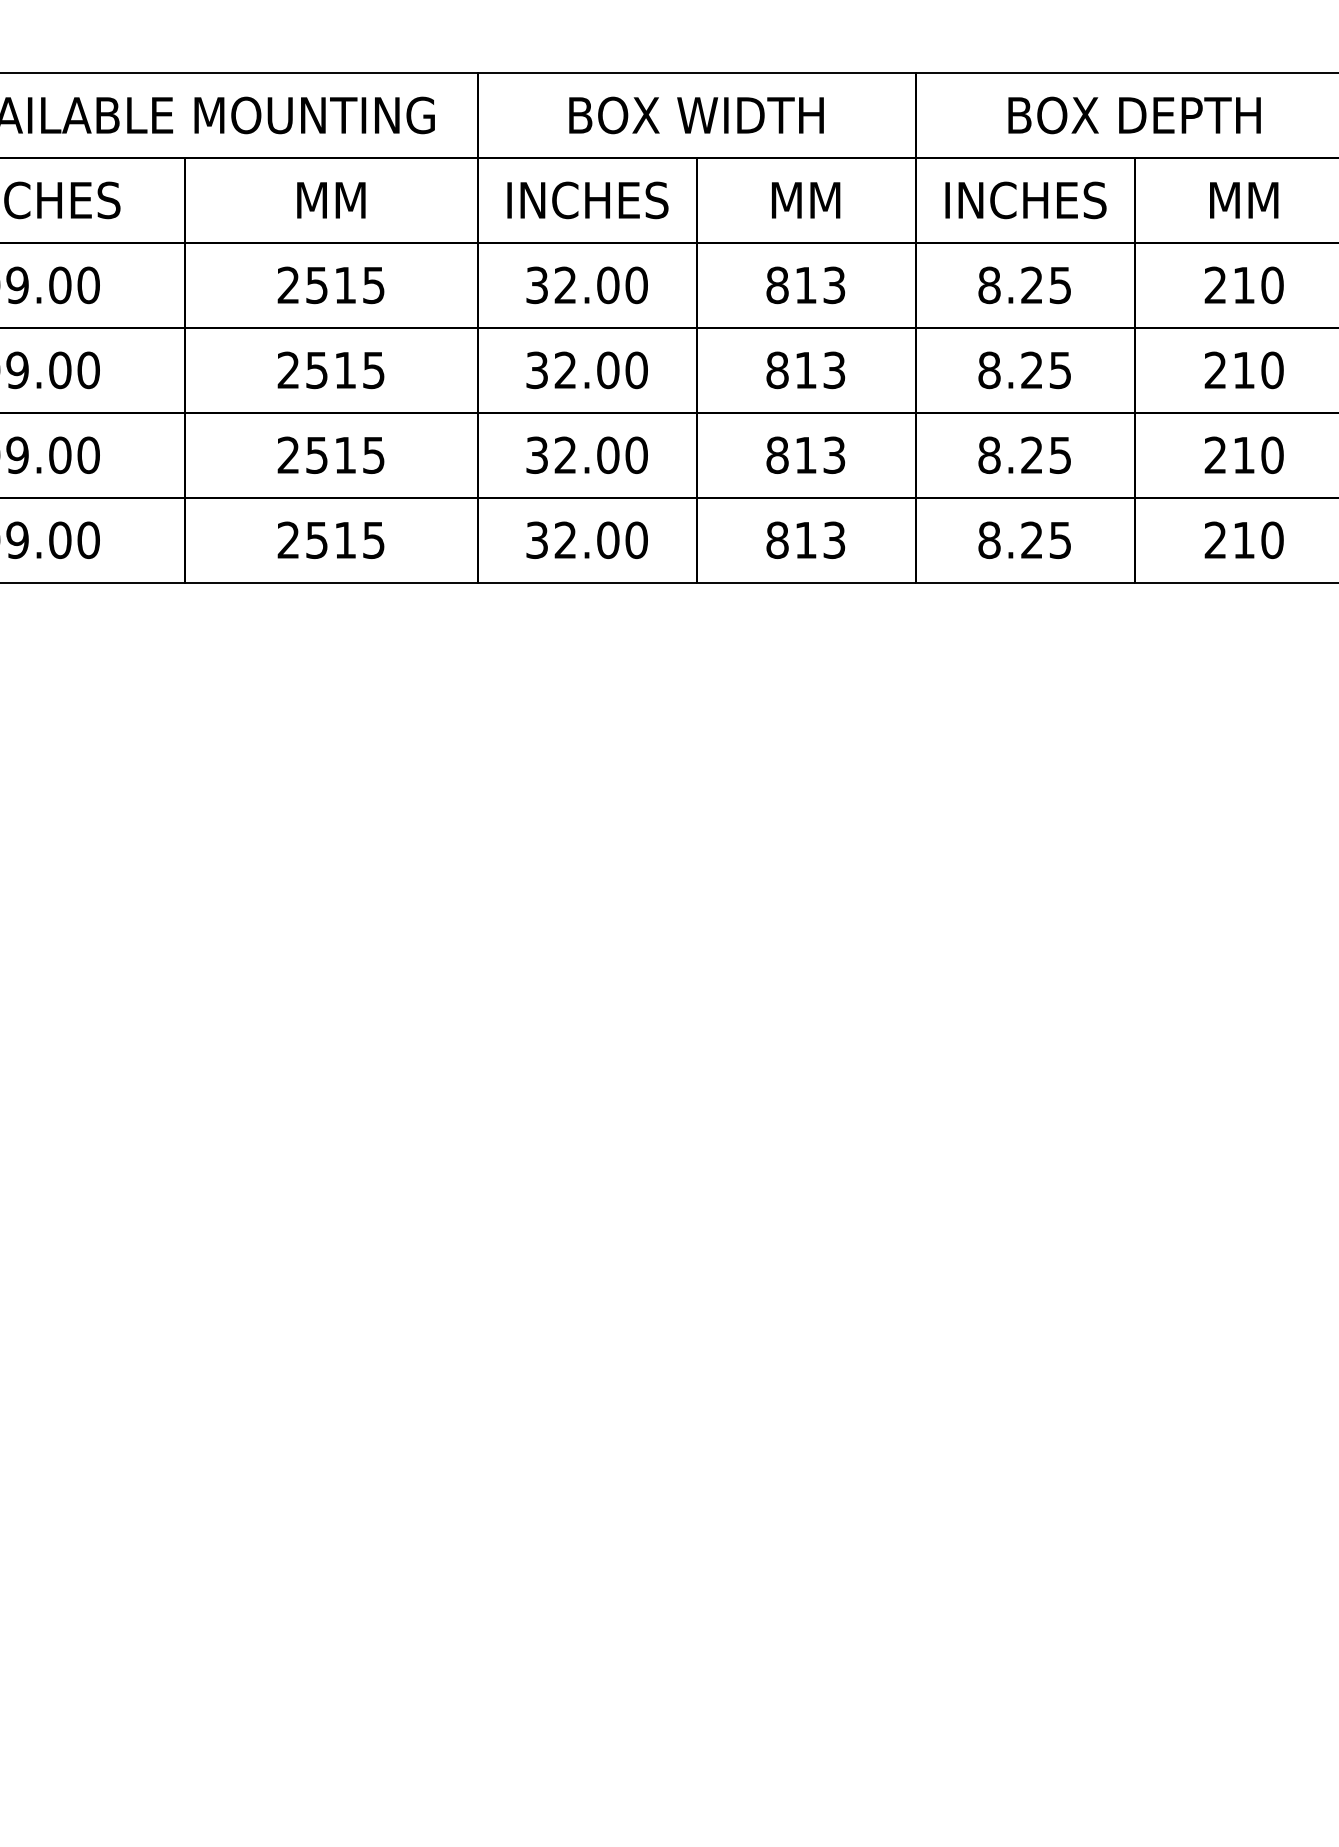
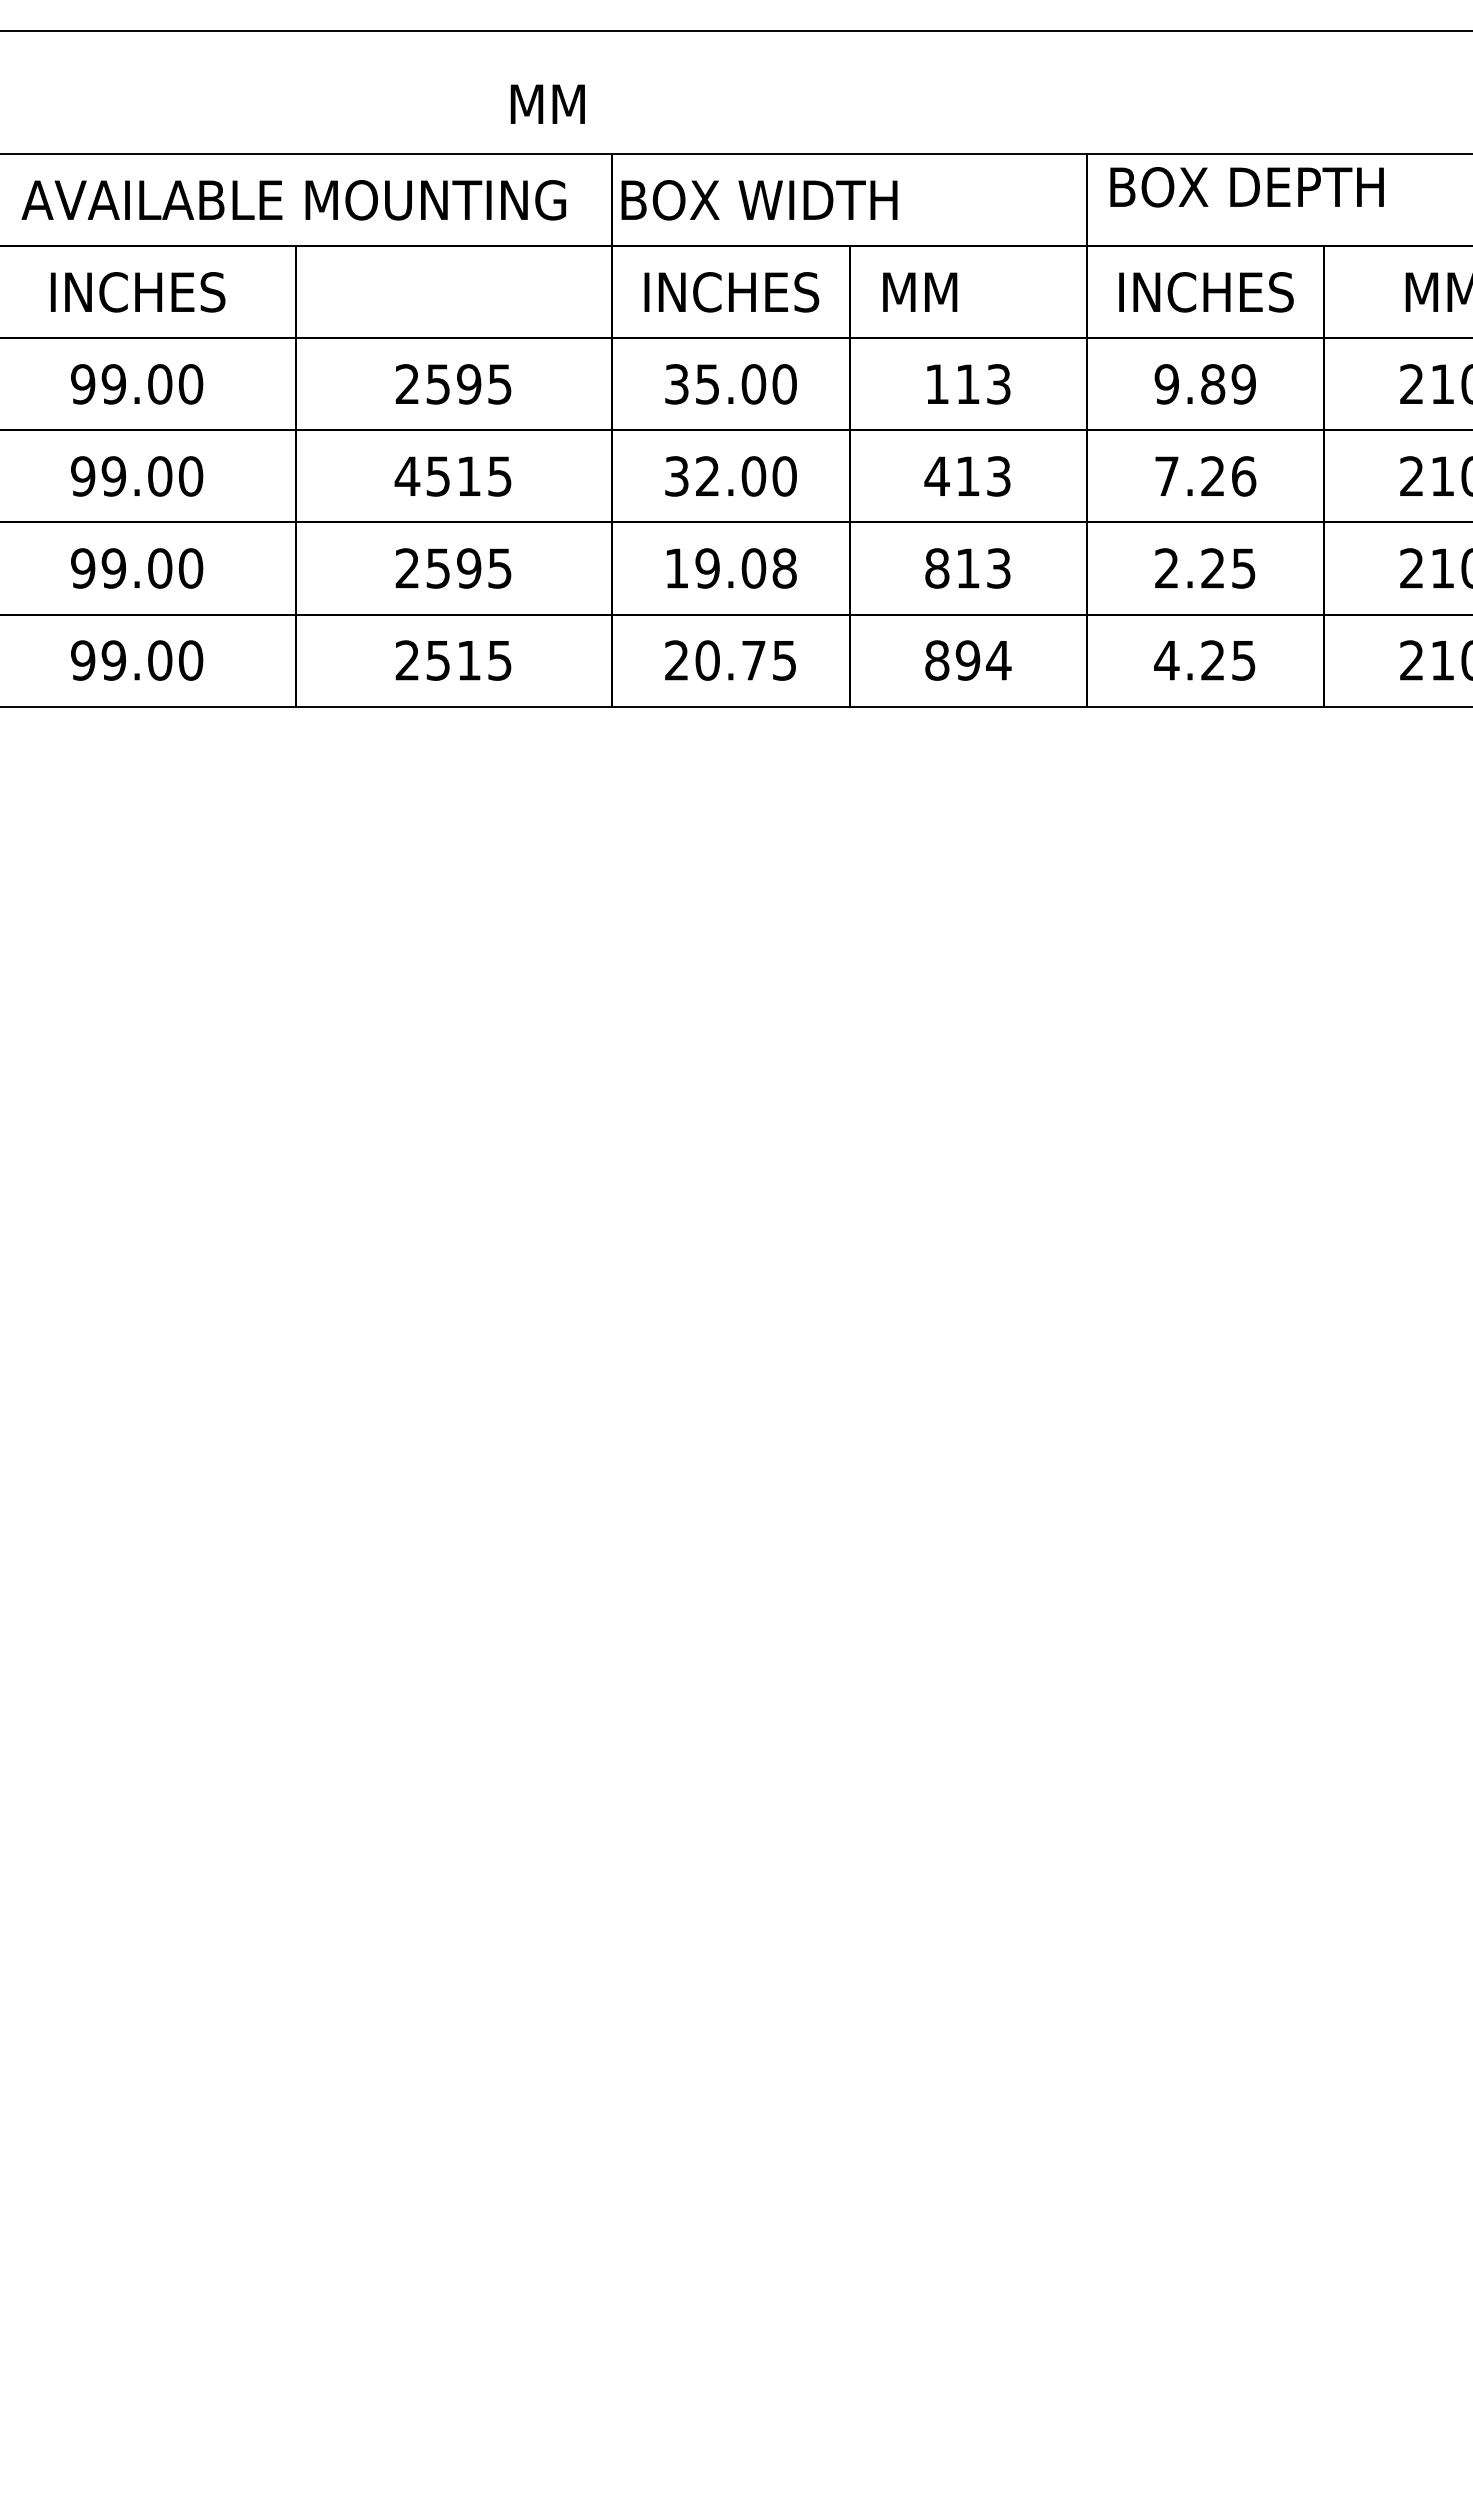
text: (696, 115) -> (759, 200), moved
text: (1134, 115) -> (1246, 187), moved
text: (331, 199) -> (547, 103), moved
text: (806, 199) -> (920, 291), moved
text: (345, 285) -> (469, 384), 2515 -> 2595
text: (565, 285) -> (707, 384), 32.00 -> 35.00
text: (777, 285) -> (937, 384), 813 -> 113
text: (1024, 285) -> (1204, 384), 8.25 -> 9.89
text: (288, 369) -> (407, 475), 2515 -> 4515
text: (776, 370) -> (936, 476), 813 -> 413
text: (1025, 370) -> (1205, 476), 8.25 -> 7.26
text: (345, 455) -> (469, 568), 2515 -> 2595
text: (586, 455) -> (730, 568), 32.00 -> 19.08
text: (990, 455) -> (1167, 568), 8.25 -> 2.25
text: (586, 540) -> (730, 660), 32.00 -> 20.75
text: (820, 540) -> (983, 660), 813 -> 894
text: (989, 540) -> (1166, 660), 8.25 -> 4.25

